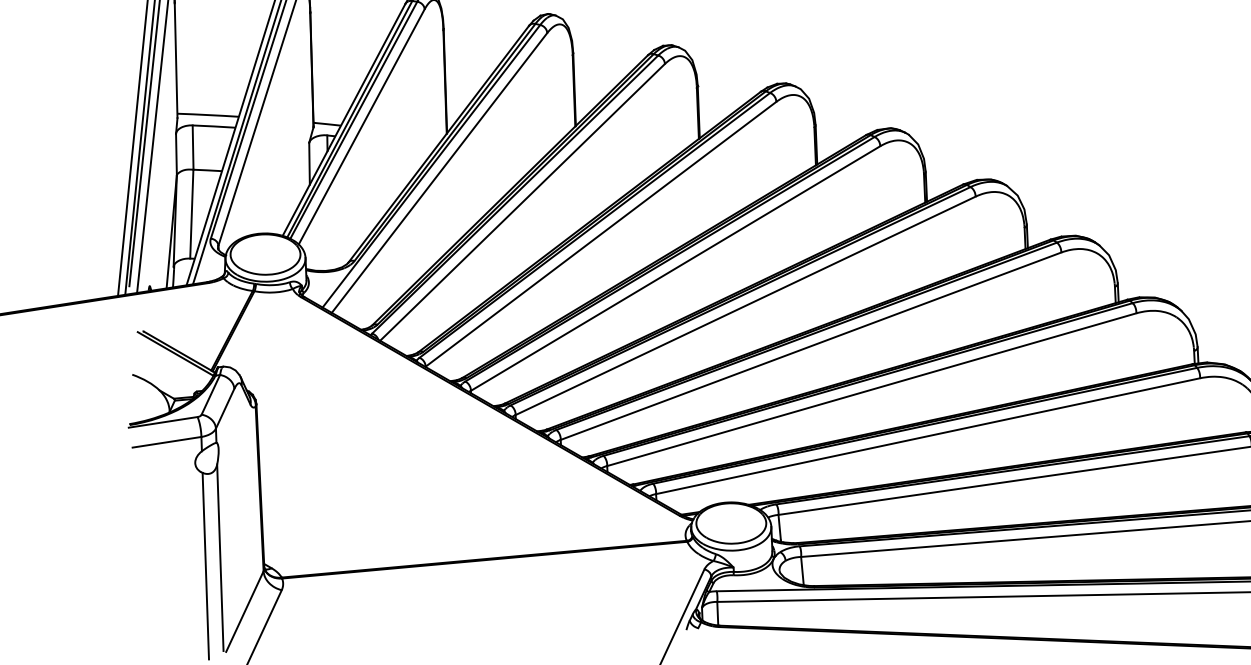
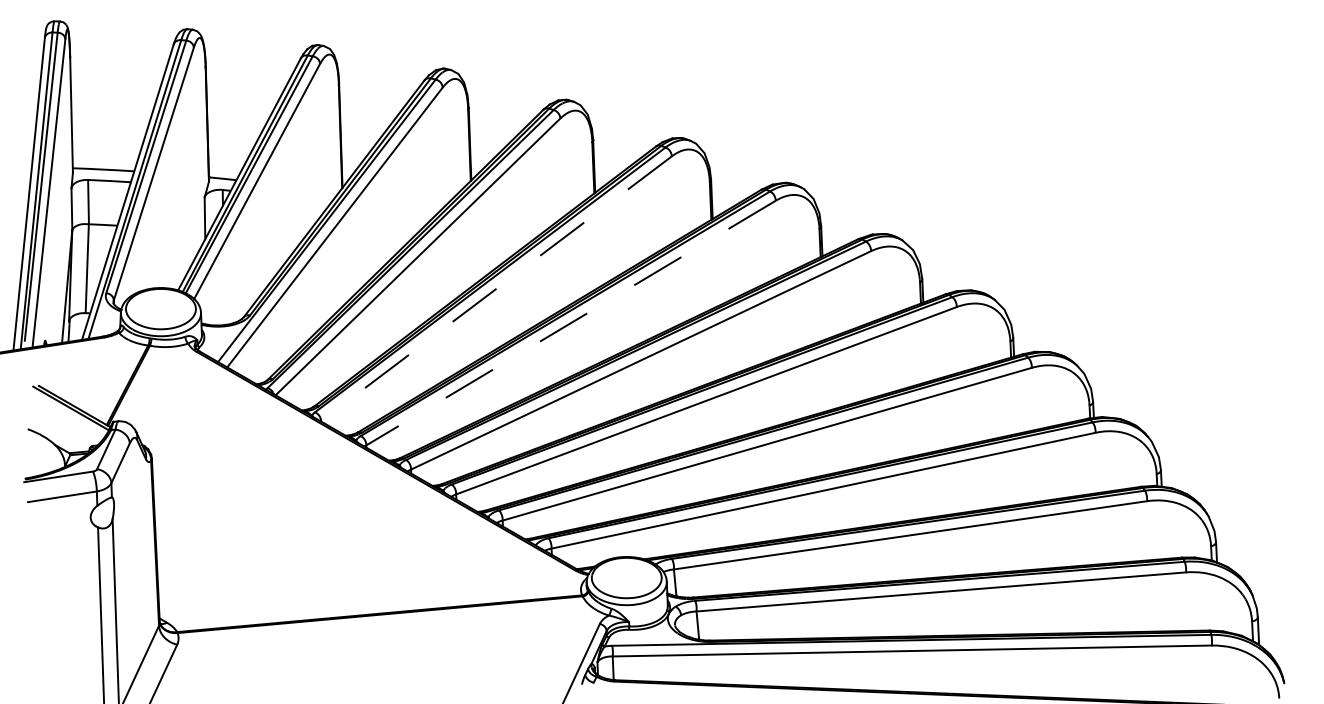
line: (601, 233) -> (496, 288), solid -> dashed
line: (675, 268) -> (570, 323), solid -> dashed

